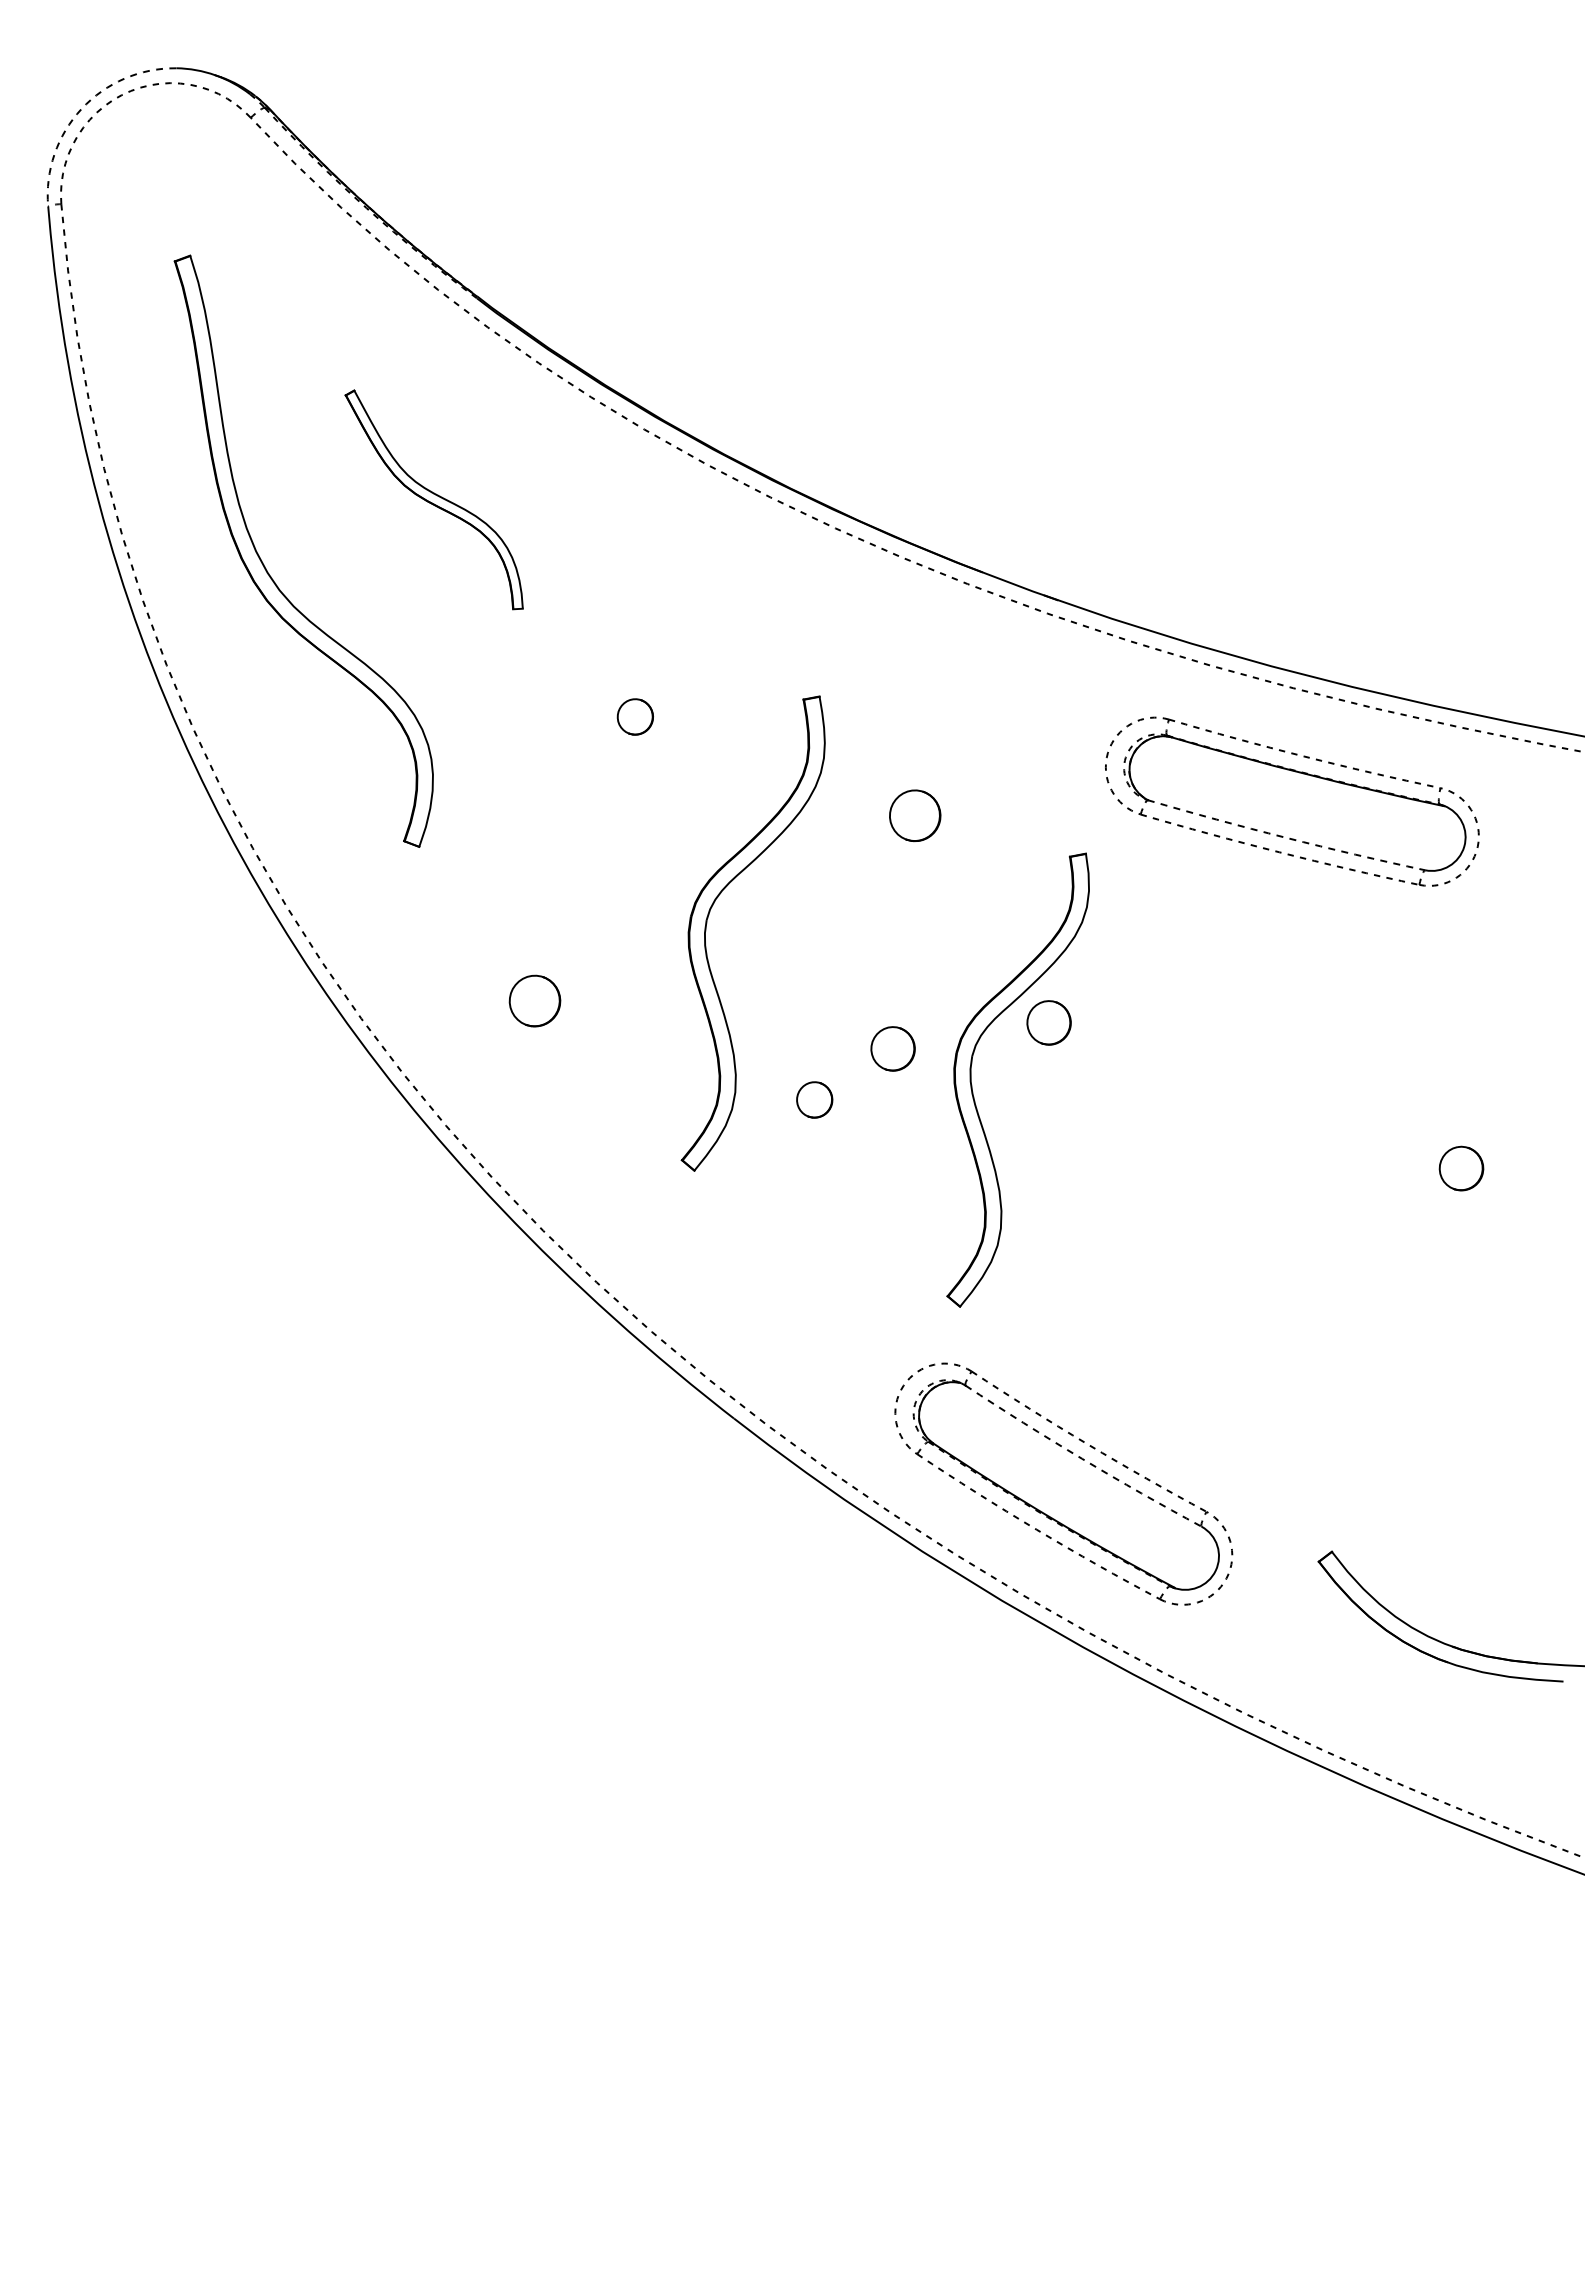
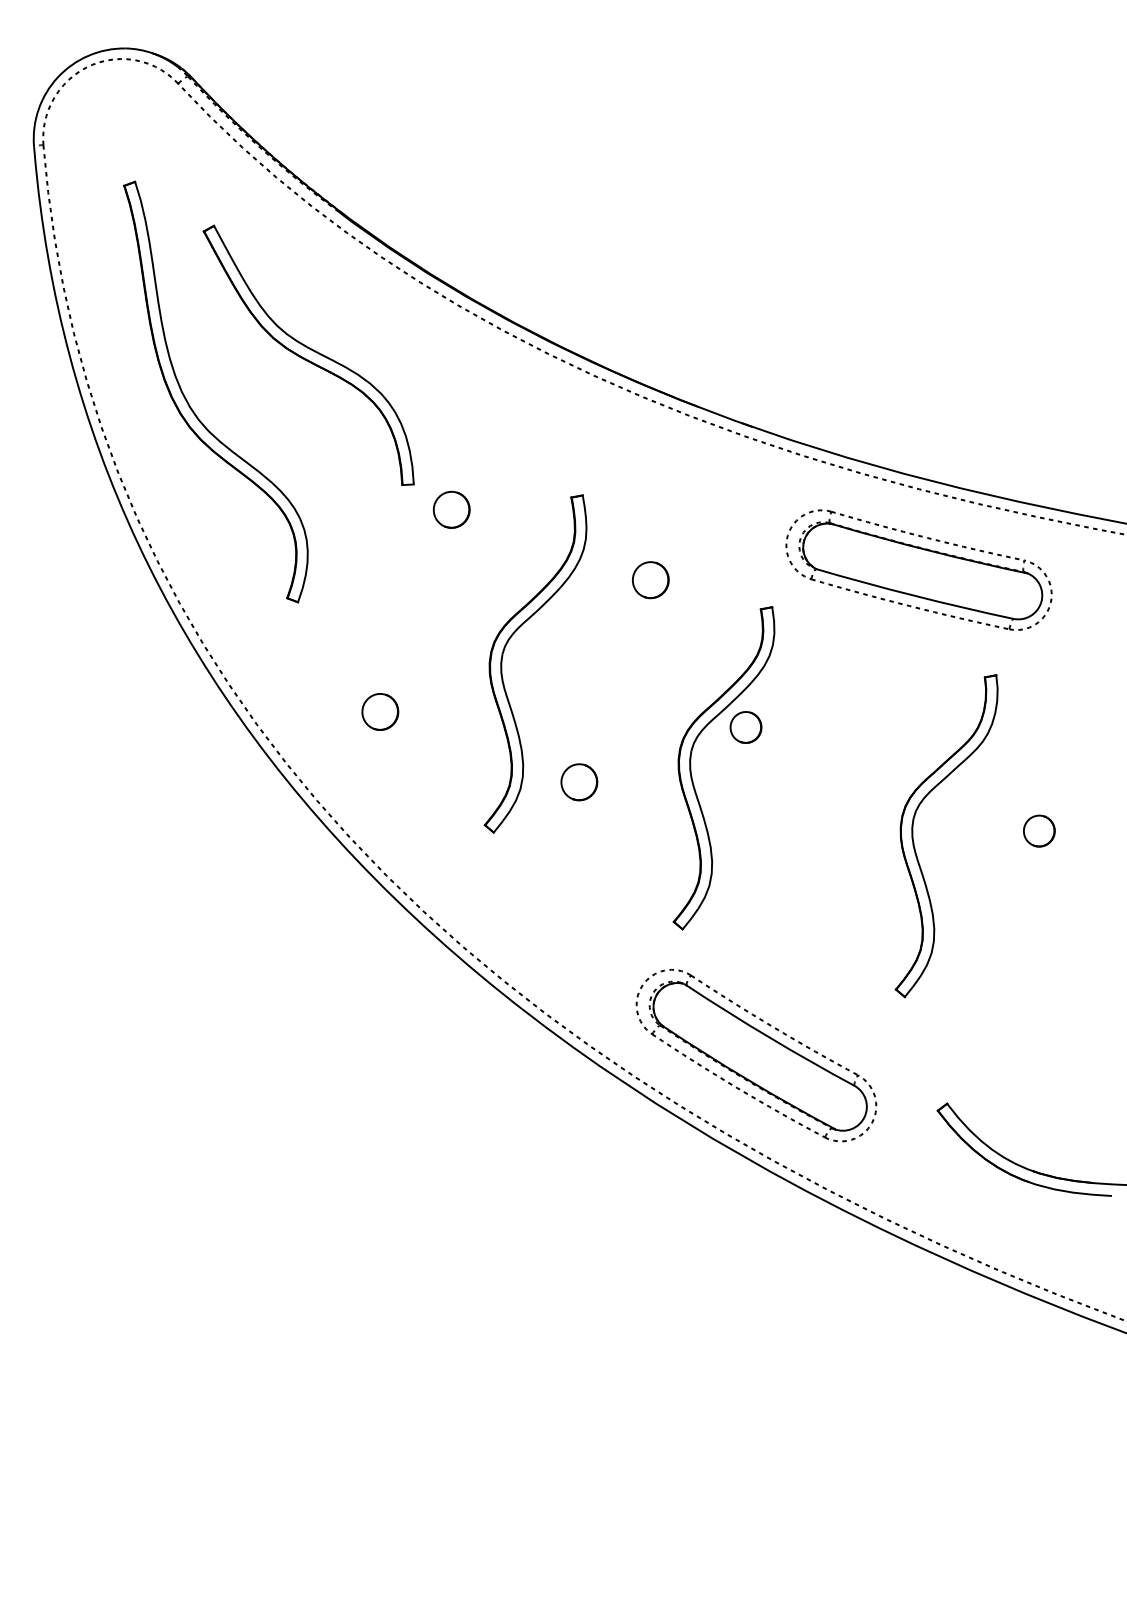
arc: (81, 108) -> (57, 77), dashed -> solid
part: (433, 499) -> (308, 355), size x1.67
part: (635, 716) -> (451, 509), size x1.43
arc: (1285, 837) -> (914, 595), dashed -> solid
part: (892, 1048) -> (634, 745), removed
part: (814, 1099) -> (579, 781), size x1.43
part: (1285, 1184) -> (914, 842), added
arc: (1082, 1458) -> (769, 1037), dashed -> solid

